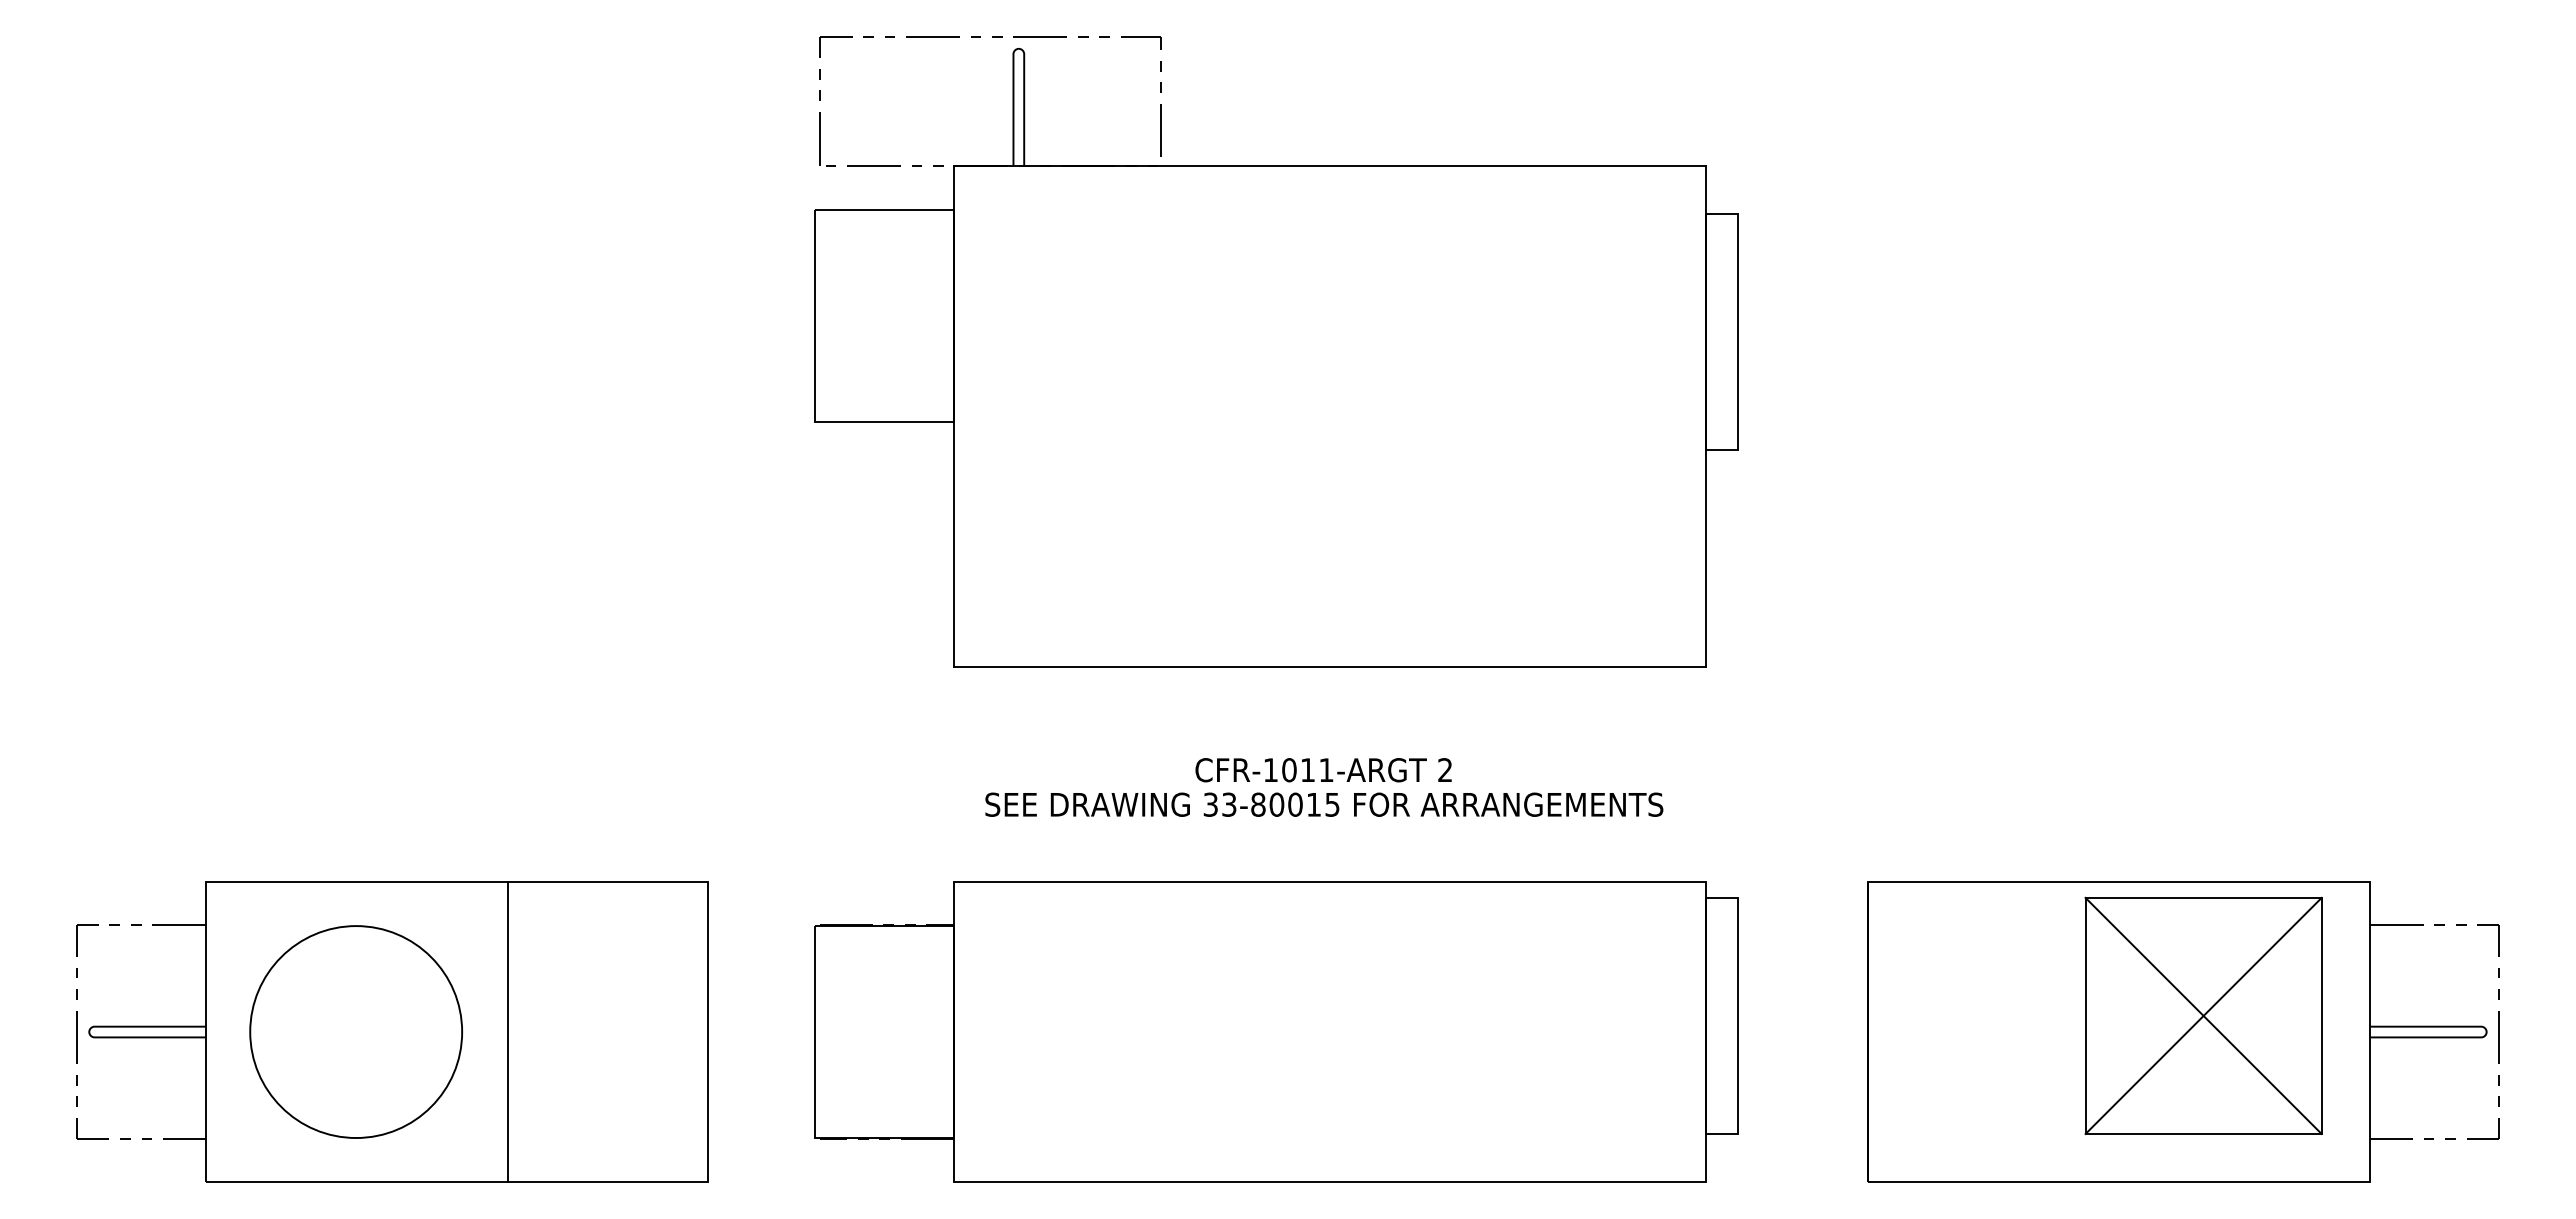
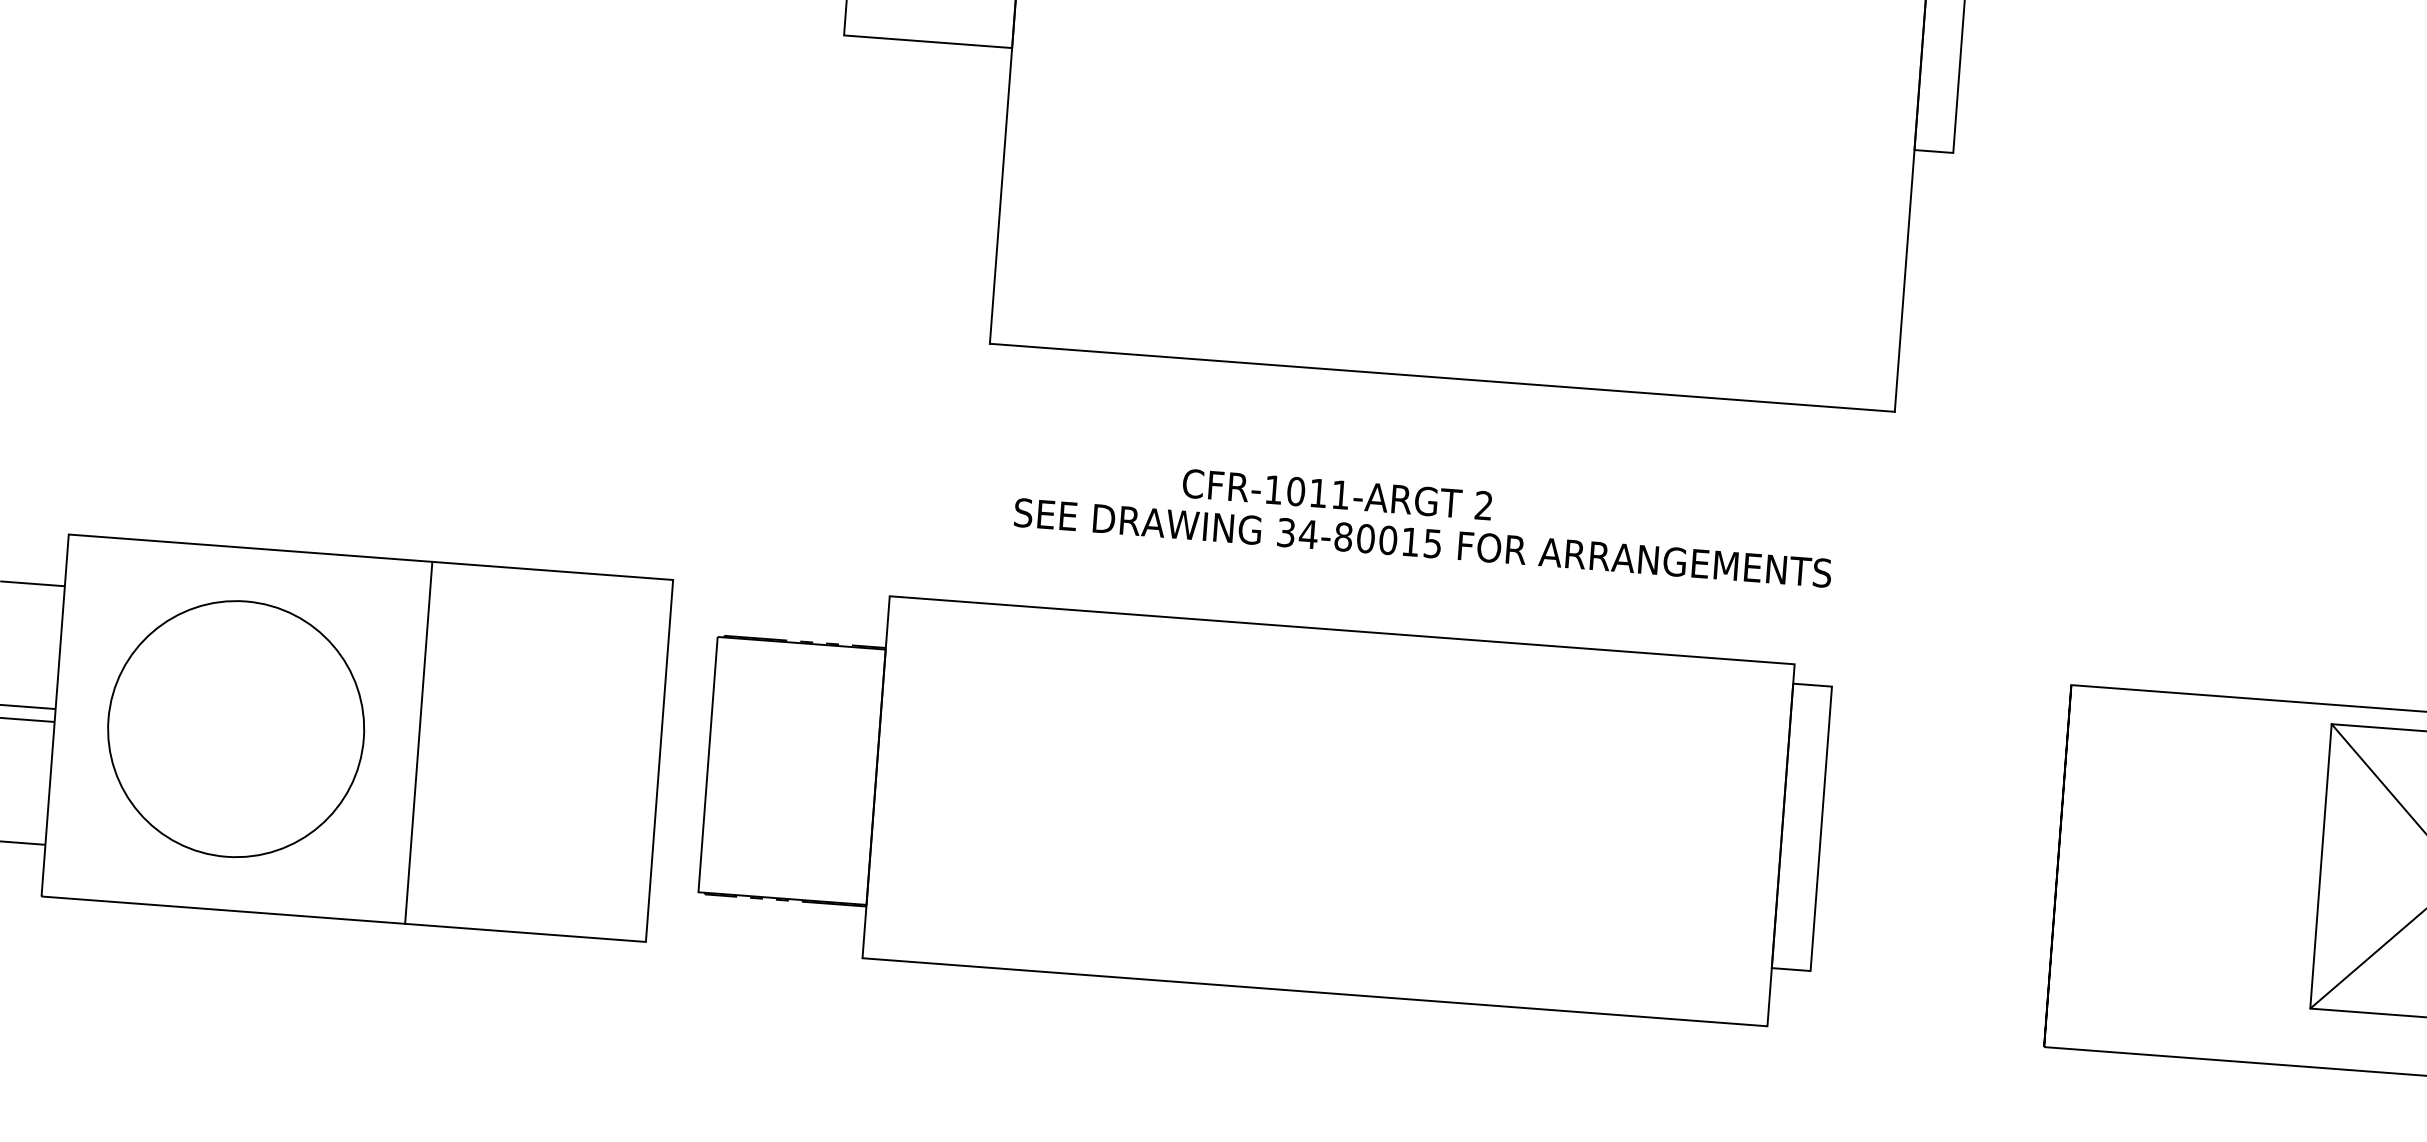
text: (1323, 770) -> (1337, 495), moved
text: (1228, 804) -> (1307, 534), 33-80015 -> 34-80015
part: (1276, 1031) -> (1264, 805), moved

